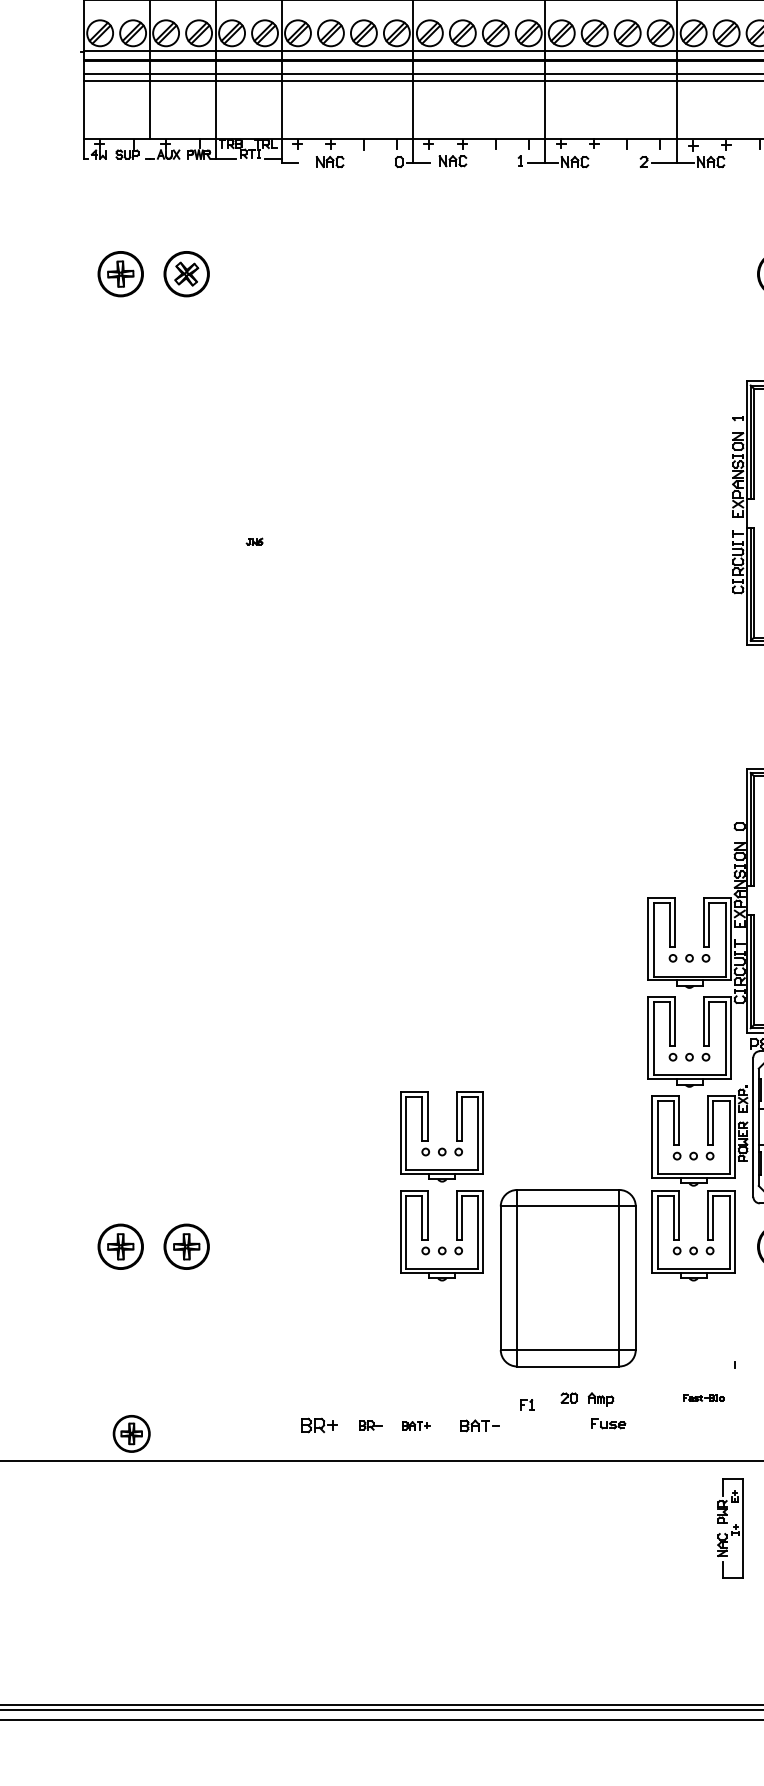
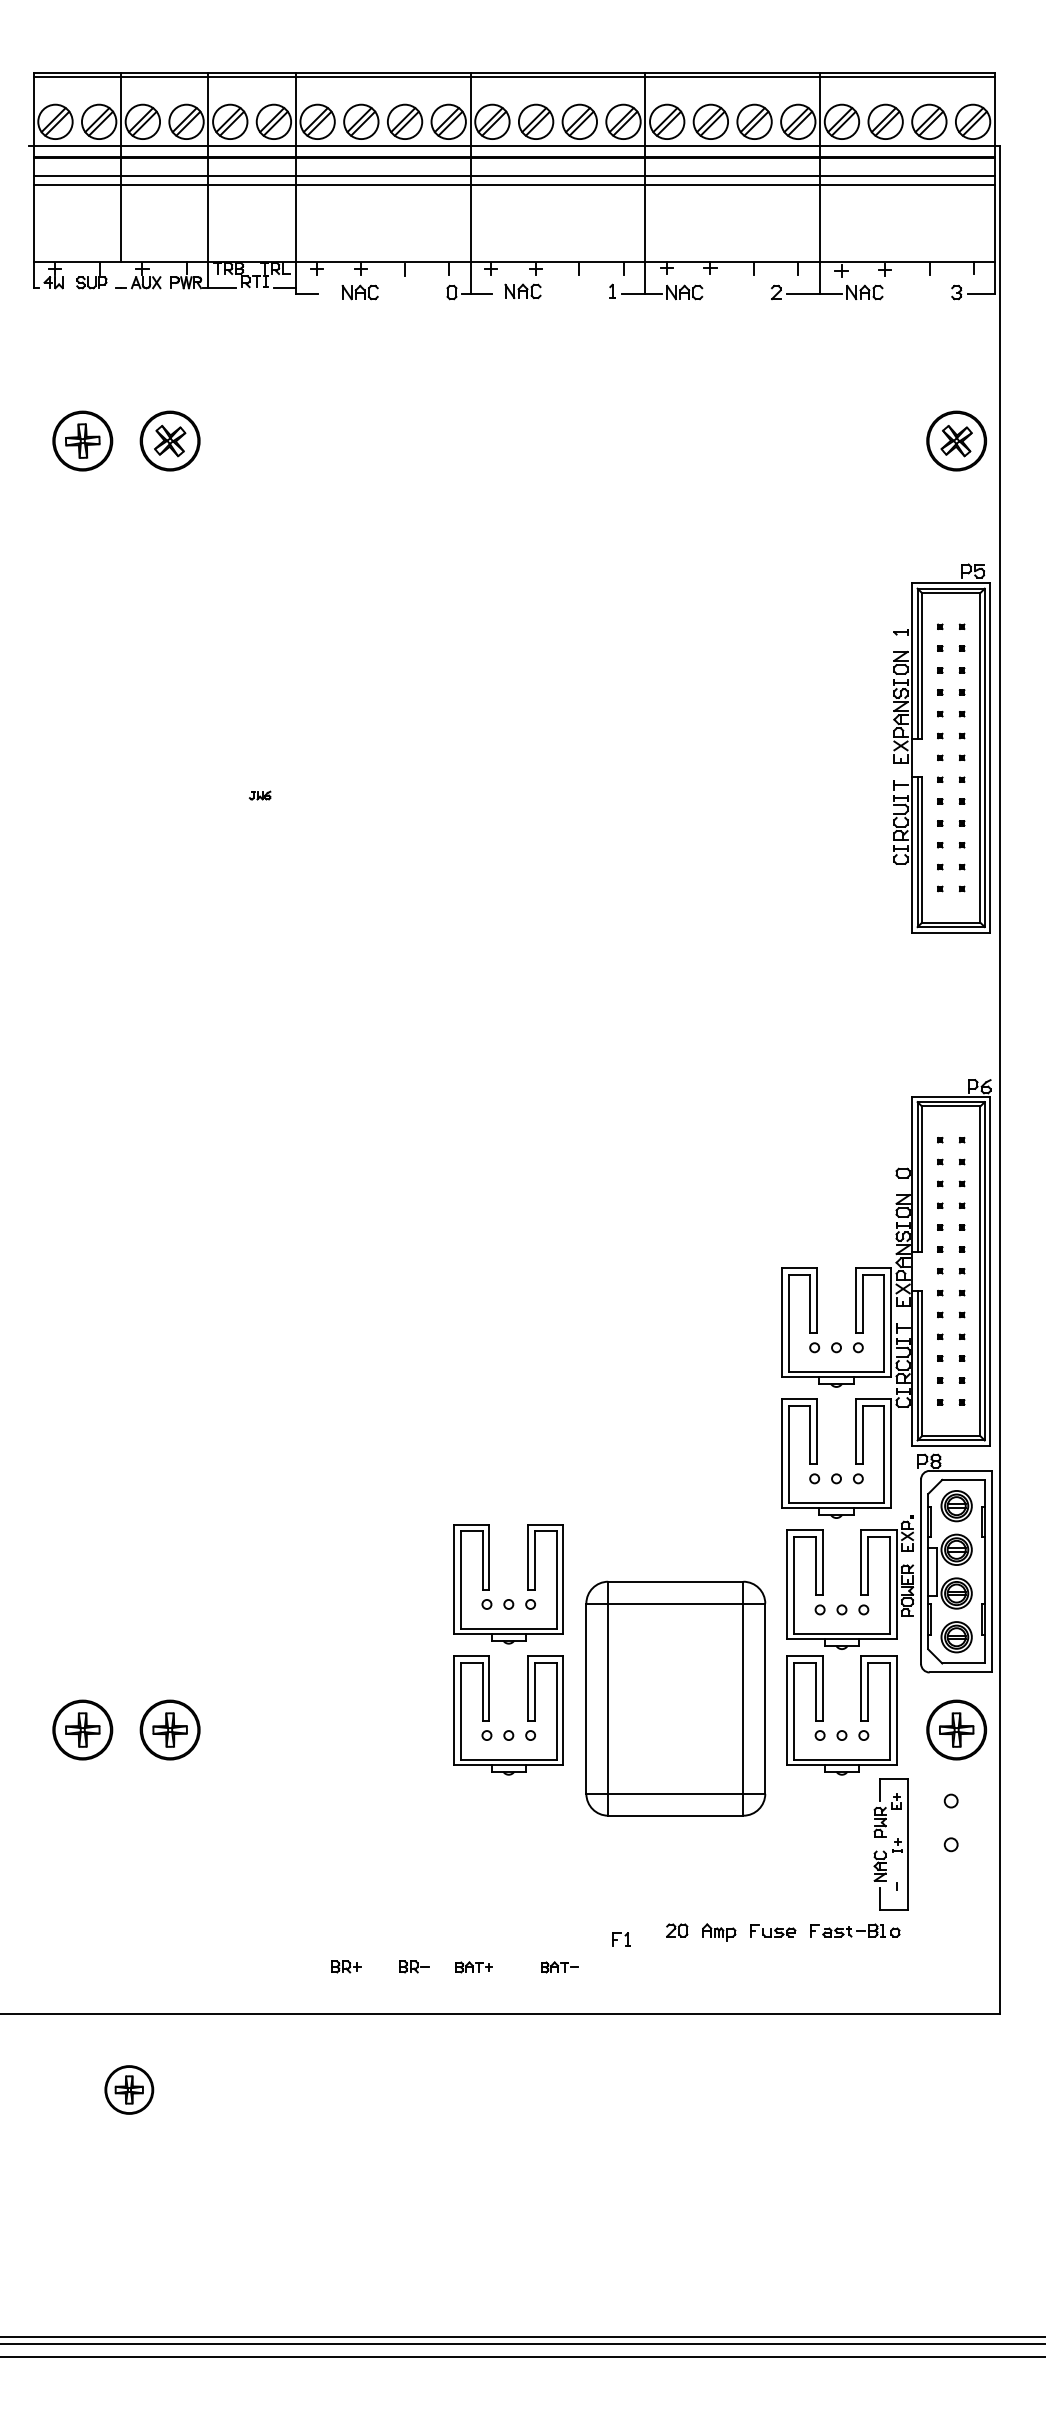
part: (568, 1278) -> (675, 1698), moved
part: (703, 1398) -> (855, 1930), size x1.67
part: (608, 1423) -> (773, 1930), moved
part: (319, 1425) -> (346, 1966), size x0.62
part: (480, 1425) -> (559, 1967), size x0.71
part: (131, 1433) -> (129, 2089), moved
part: (730, 1528) -> (890, 1844), moved

